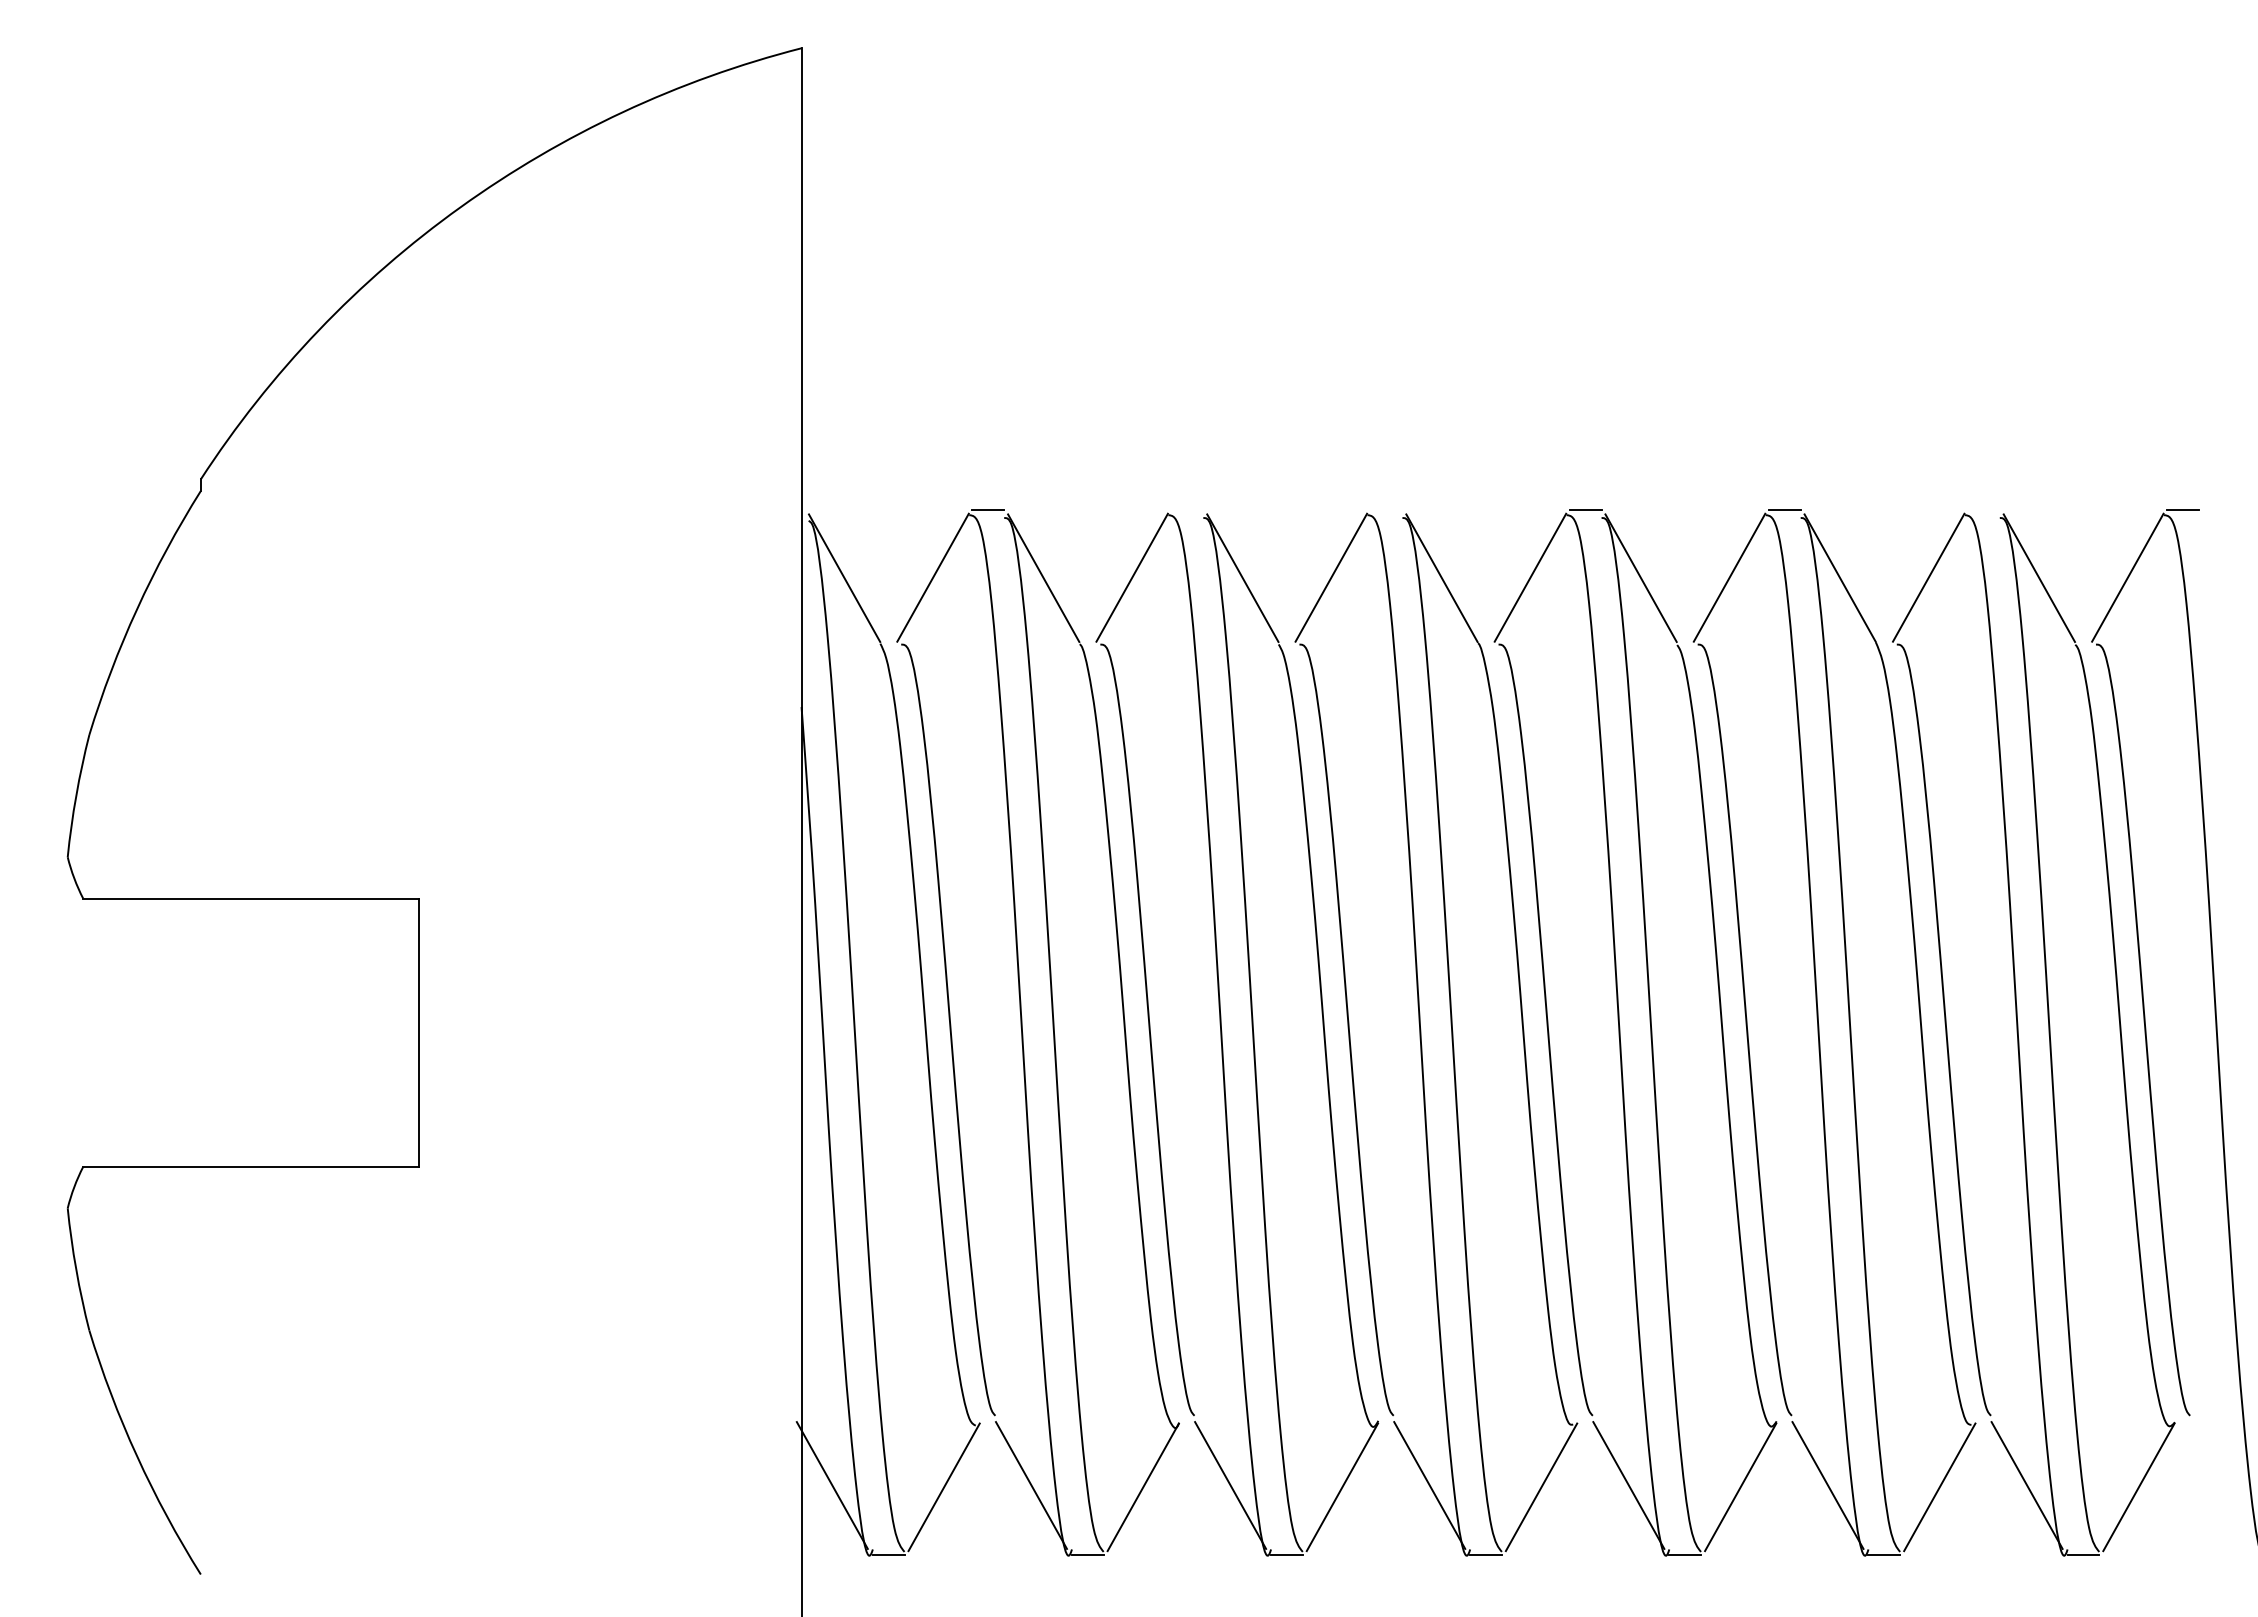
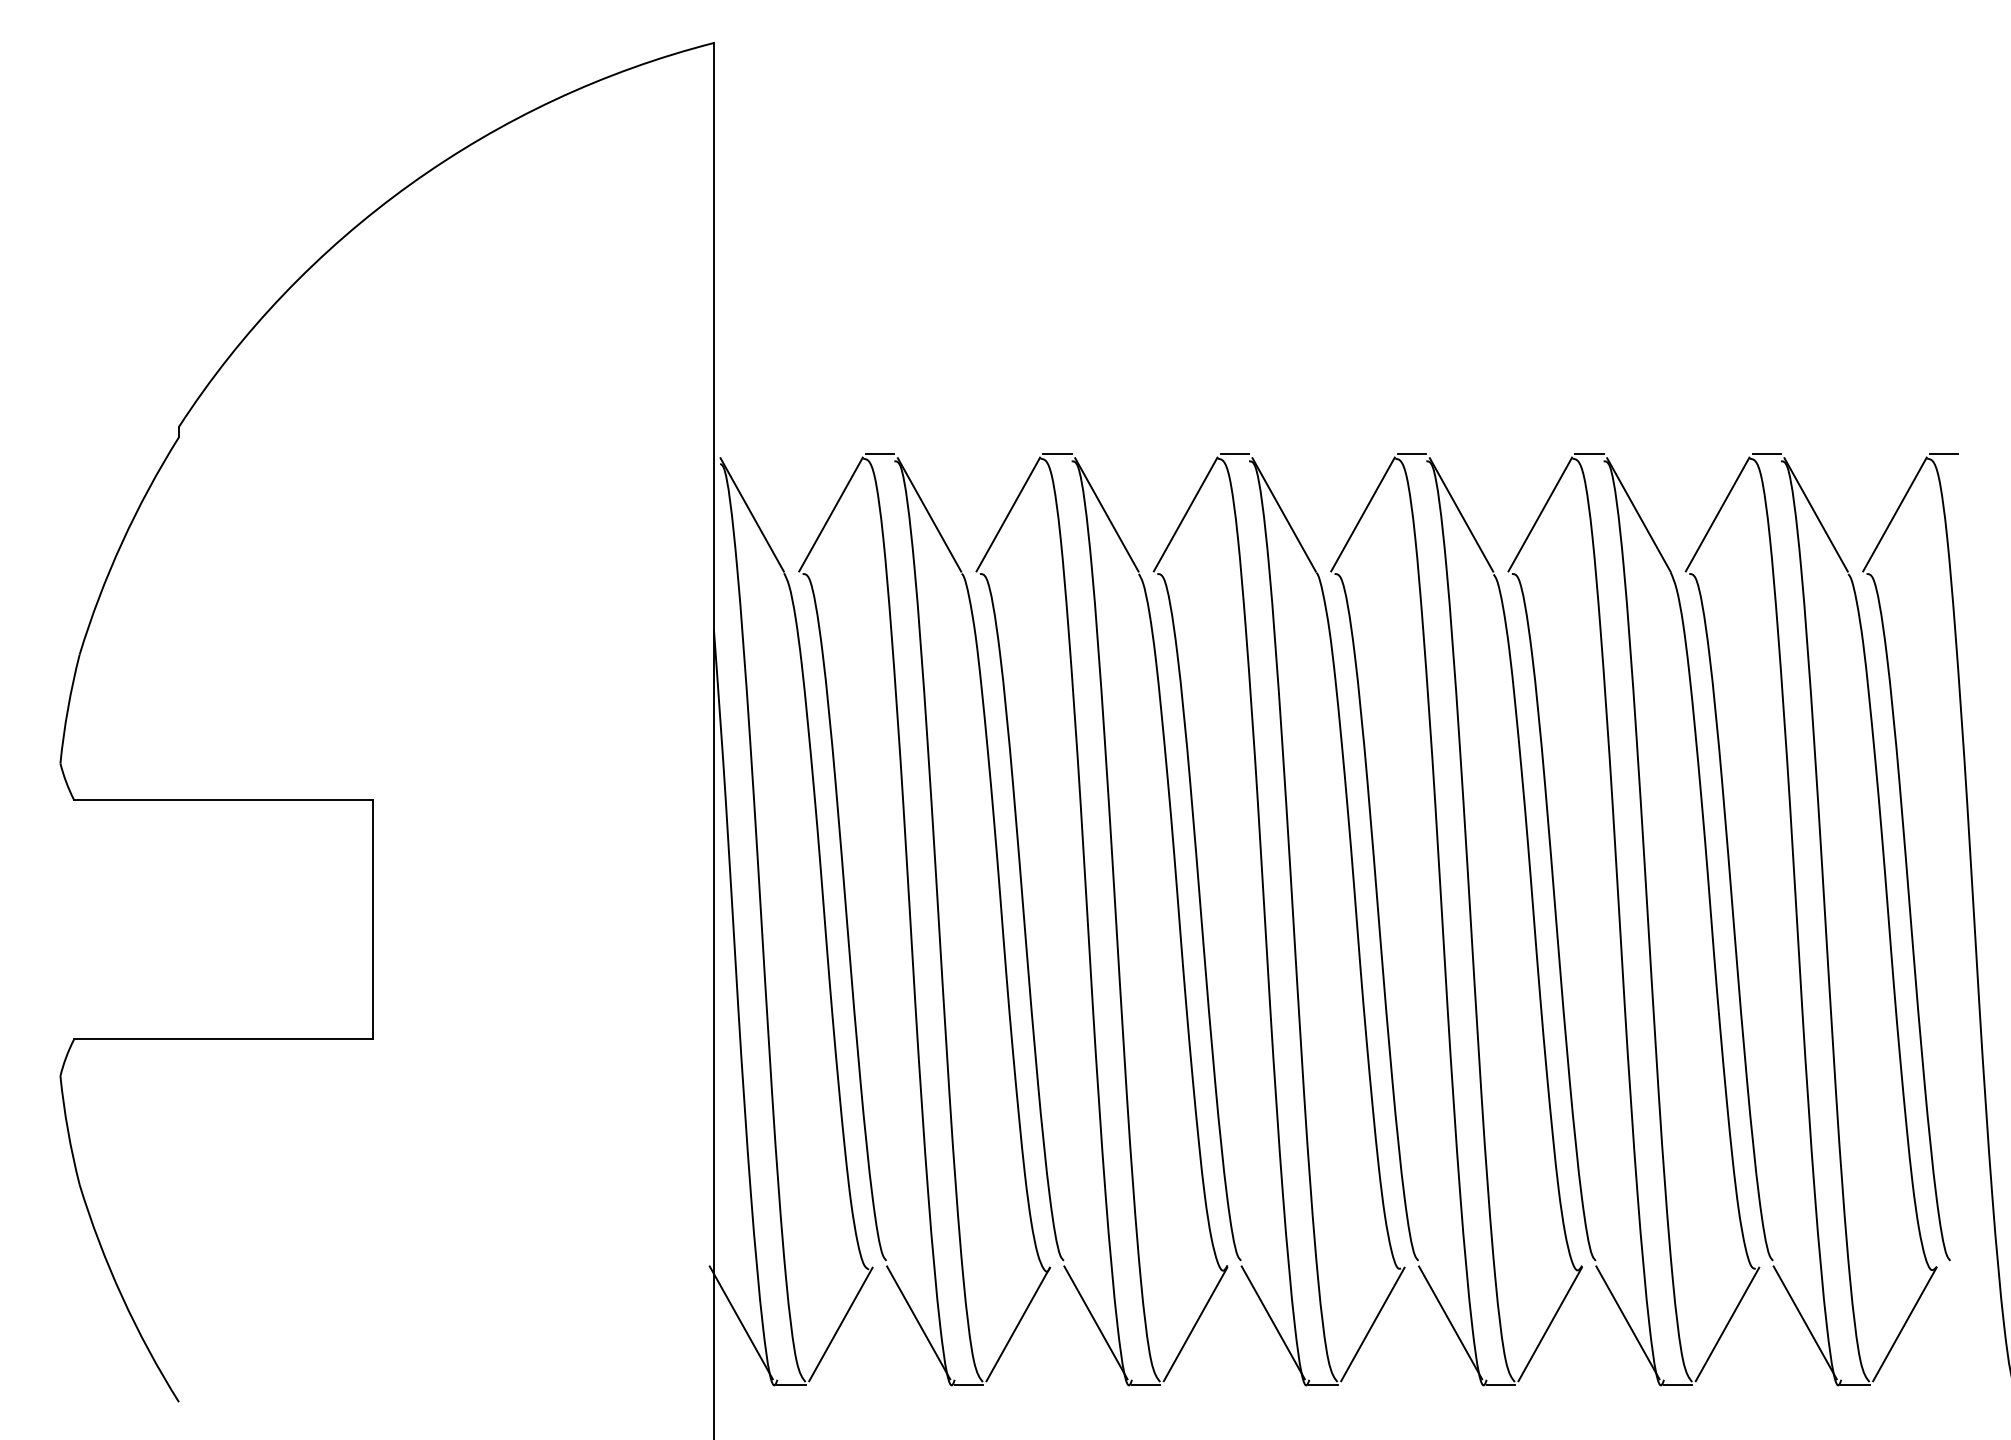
line: (1187, 510) -> (1057, 454), added
line: (1386, 510) -> (1234, 454), added
line: (1983, 510) -> (1766, 454), added

